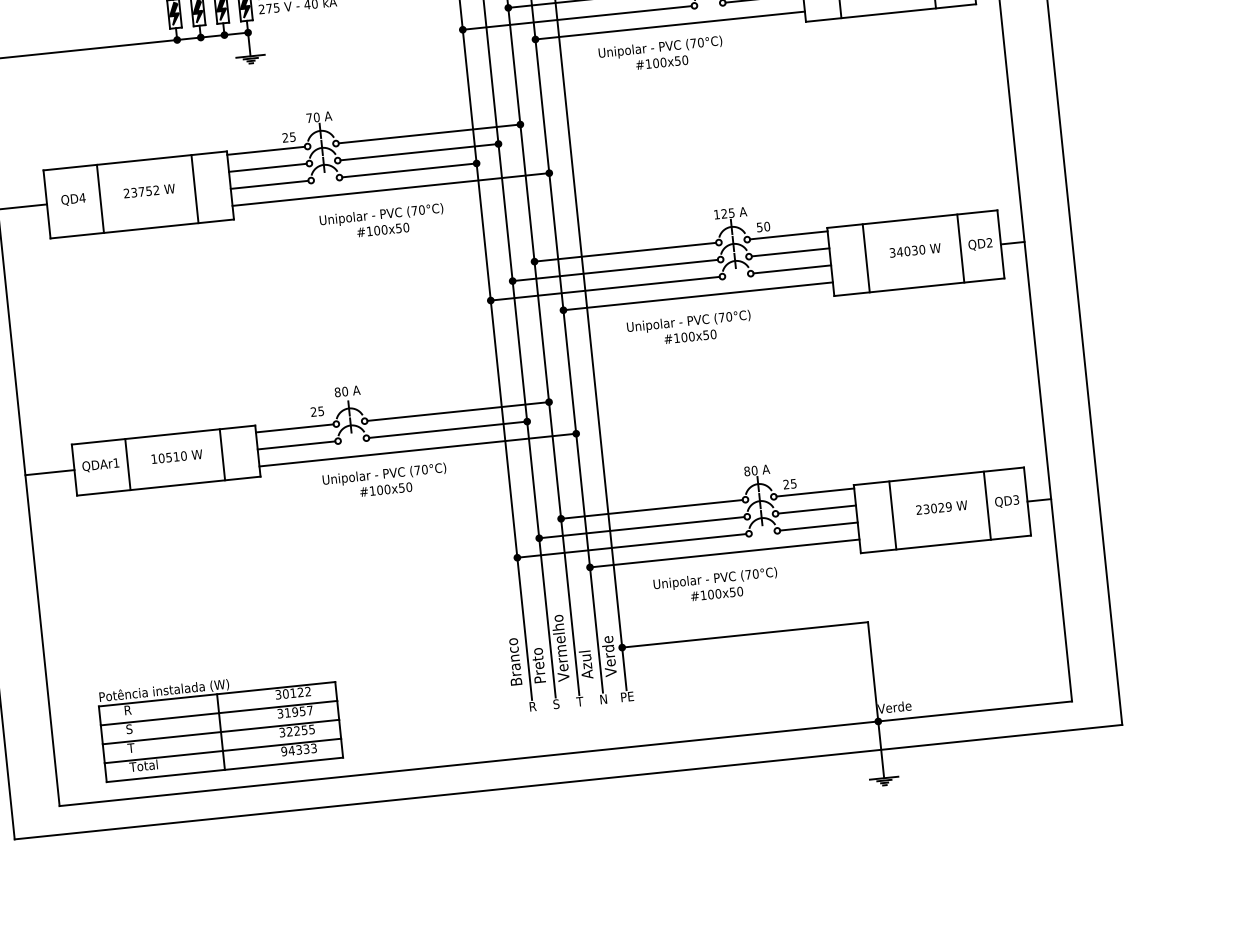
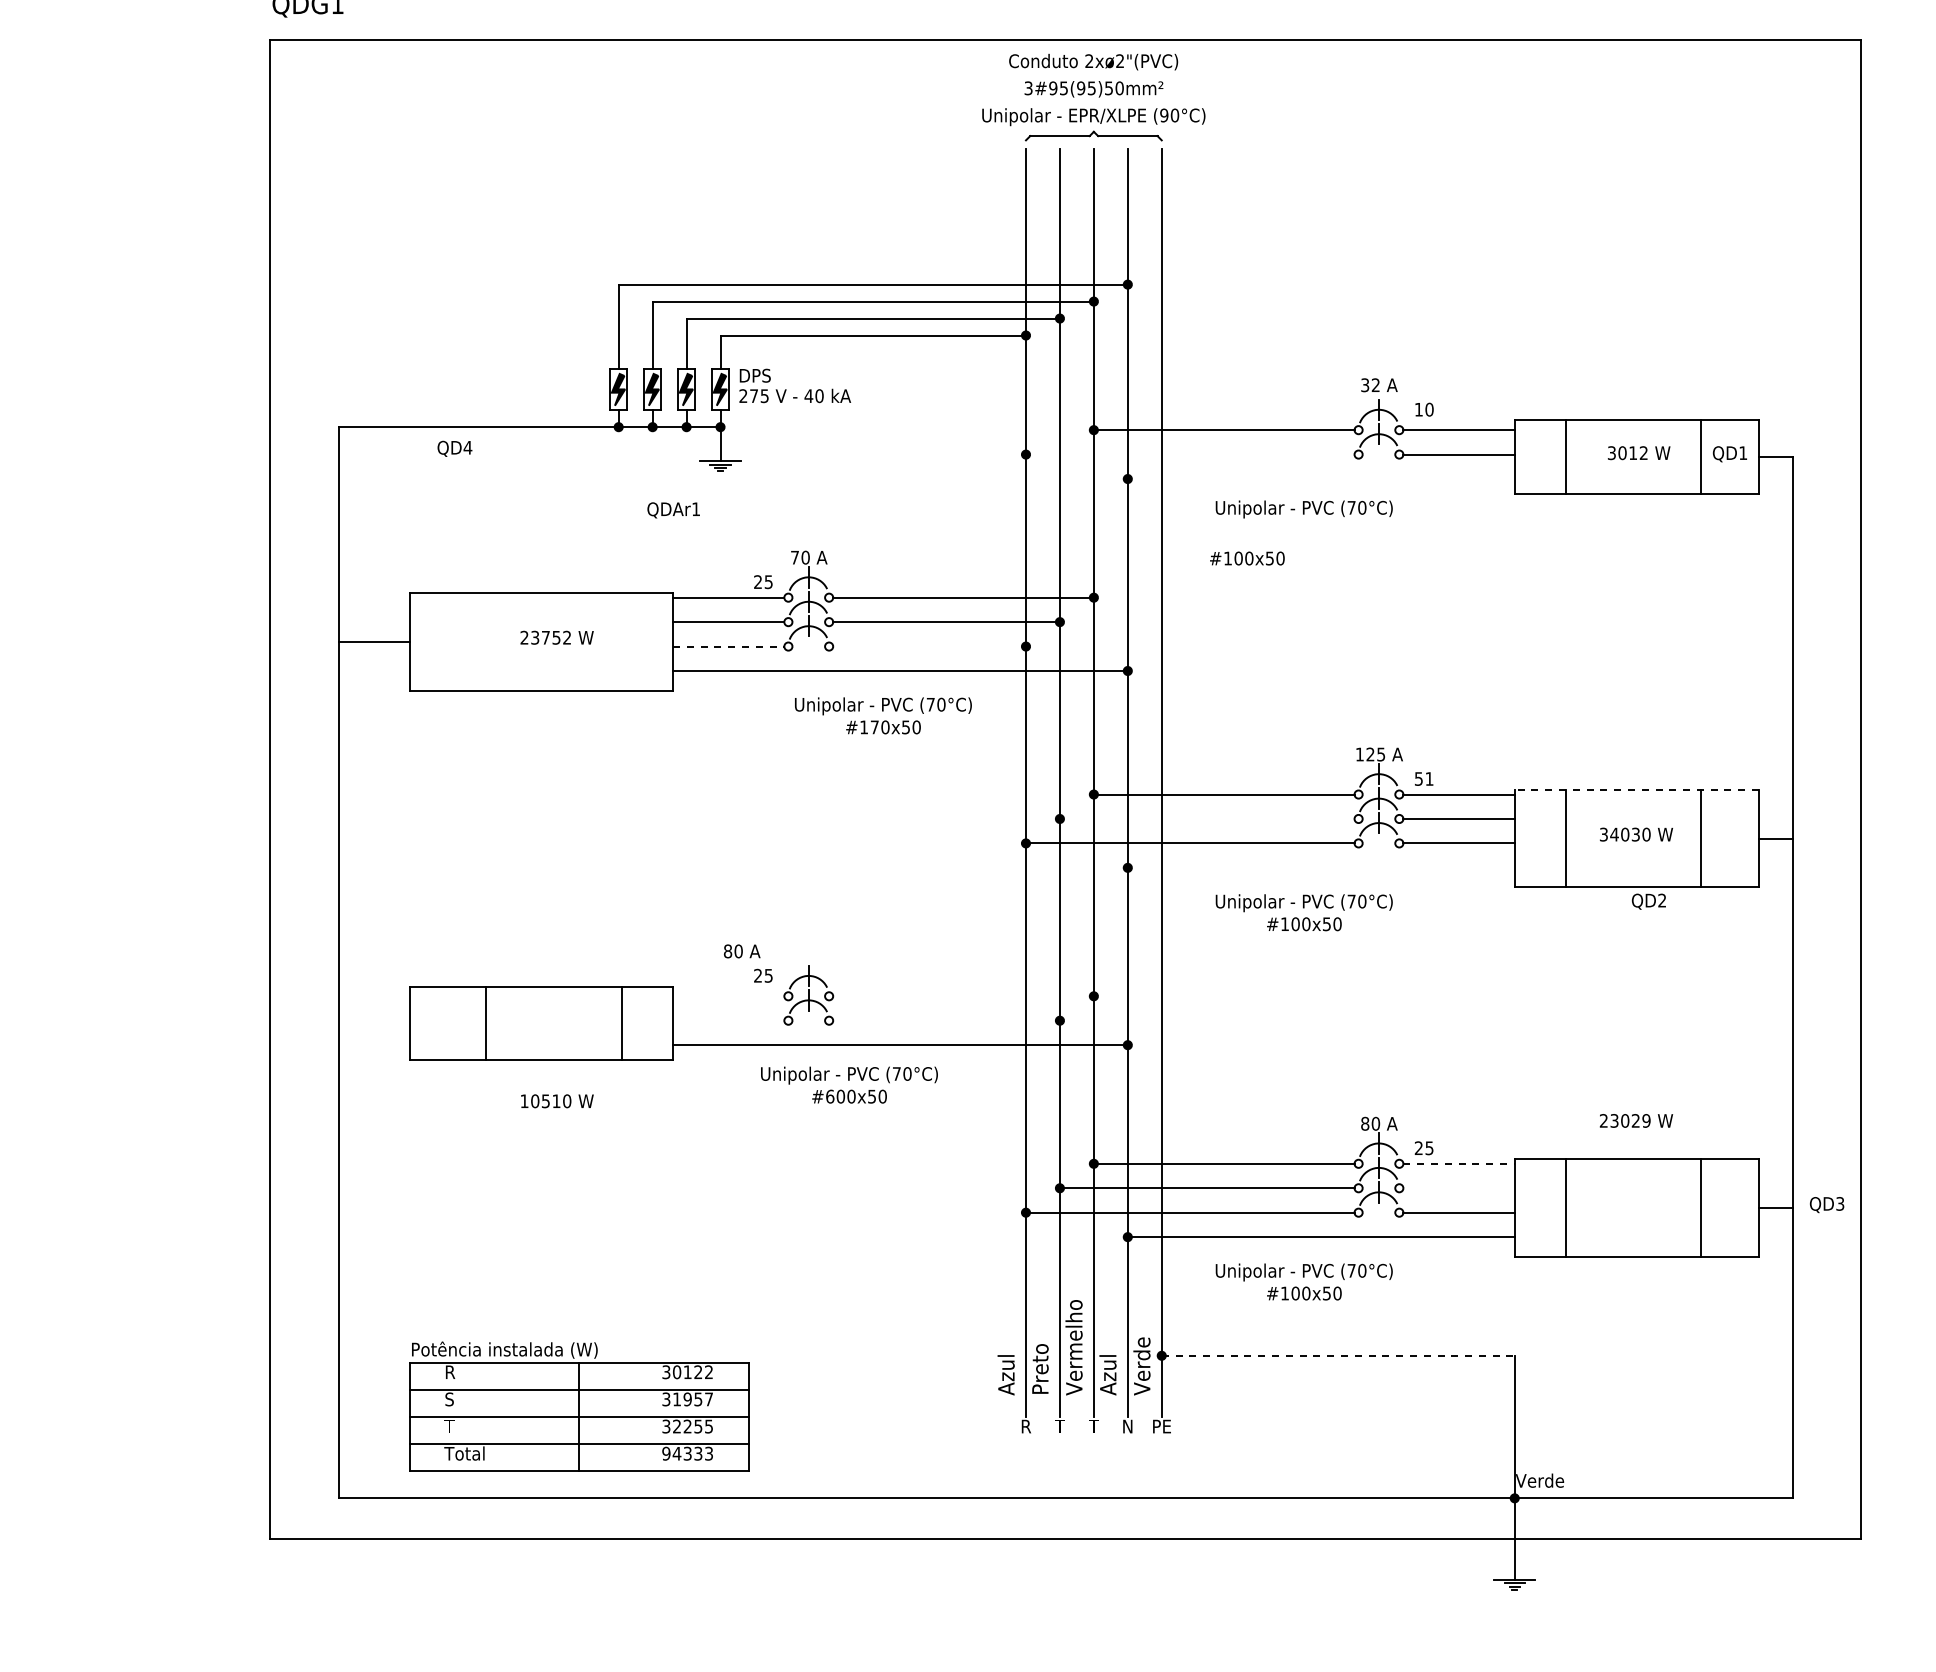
line: (576, 17) -> (1189, 454), removed
line: (669, 25) -> (1320, 479), removed
text: (662, 62) -> (1247, 558), moved
line: (409, 170) -> (929, 646), removed
line: (269, 184) -> (728, 646), solid -> dashed
line: (195, 188) -> (622, 641), removed
line: (100, 198) -> (486, 641), removed
text: (73, 199) -> (454, 448), moved
line: (912, 219) -> (1636, 789), solid -> dashed
text: (767, 226) -> (1429, 778), 50 -> 51
text: (376, 230) -> (874, 727), #100x50 -> #170x50
text: (980, 244) -> (1648, 901), moved
line: (614, 270) -> (1206, 818), removed
line: (697, 296) -> (1320, 867), removed
text: (347, 391) -> (742, 951), moved
line: (458, 411) -> (963, 996), removed
line: (294, 428) -> (728, 996), removed
line: (448, 429) -> (946, 1020), removed
line: (296, 445) -> (728, 1020), removed
text: (177, 456) -> (557, 1101), moved
text: (100, 465) -> (673, 510), moved
line: (50, 472) -> (374, 1023), removed
text: (372, 490) -> (830, 1096), #100x50 -> #600x50
line: (815, 492) -> (1459, 1163), solid -> dashed
text: (1007, 502) -> (1827, 1205), moved
text: (941, 507) -> (1636, 1120), moved
line: (816, 509) -> (1458, 1188), removed
line: (745, 634) -> (1338, 1355), solid -> dashed
text: (513, 662) -> (1005, 1360), Branco -> Azul
text: (556, 704) -> (1059, 1426), S -> T

